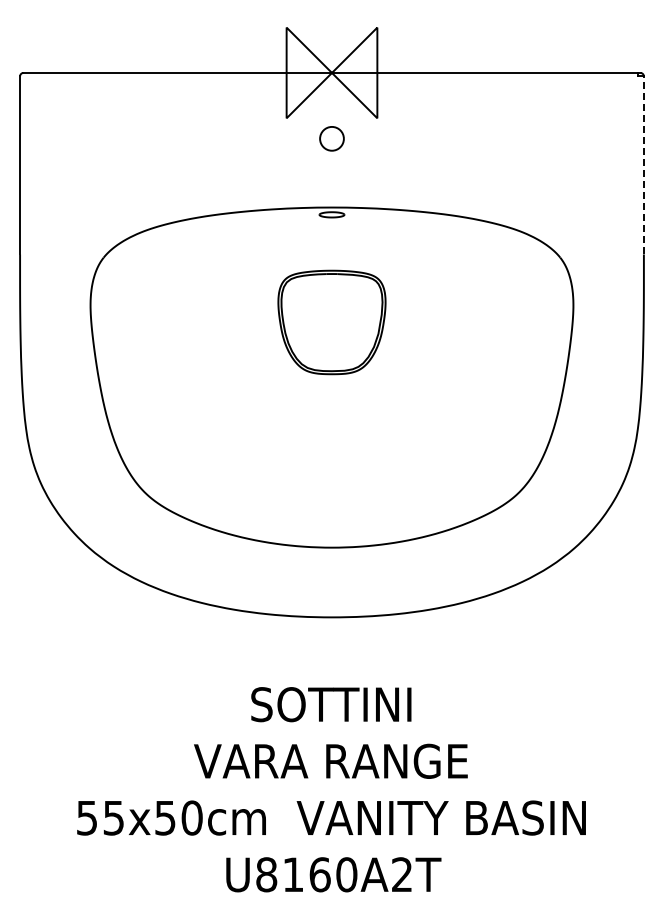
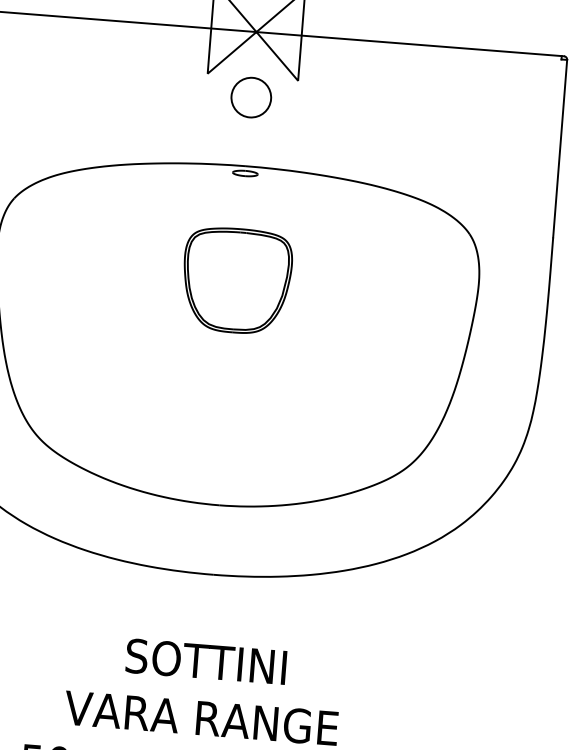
circle: (331, 138) -> (250, 97), size x1.67
line: (643, 164) -> (559, 147), dashed -> solid

